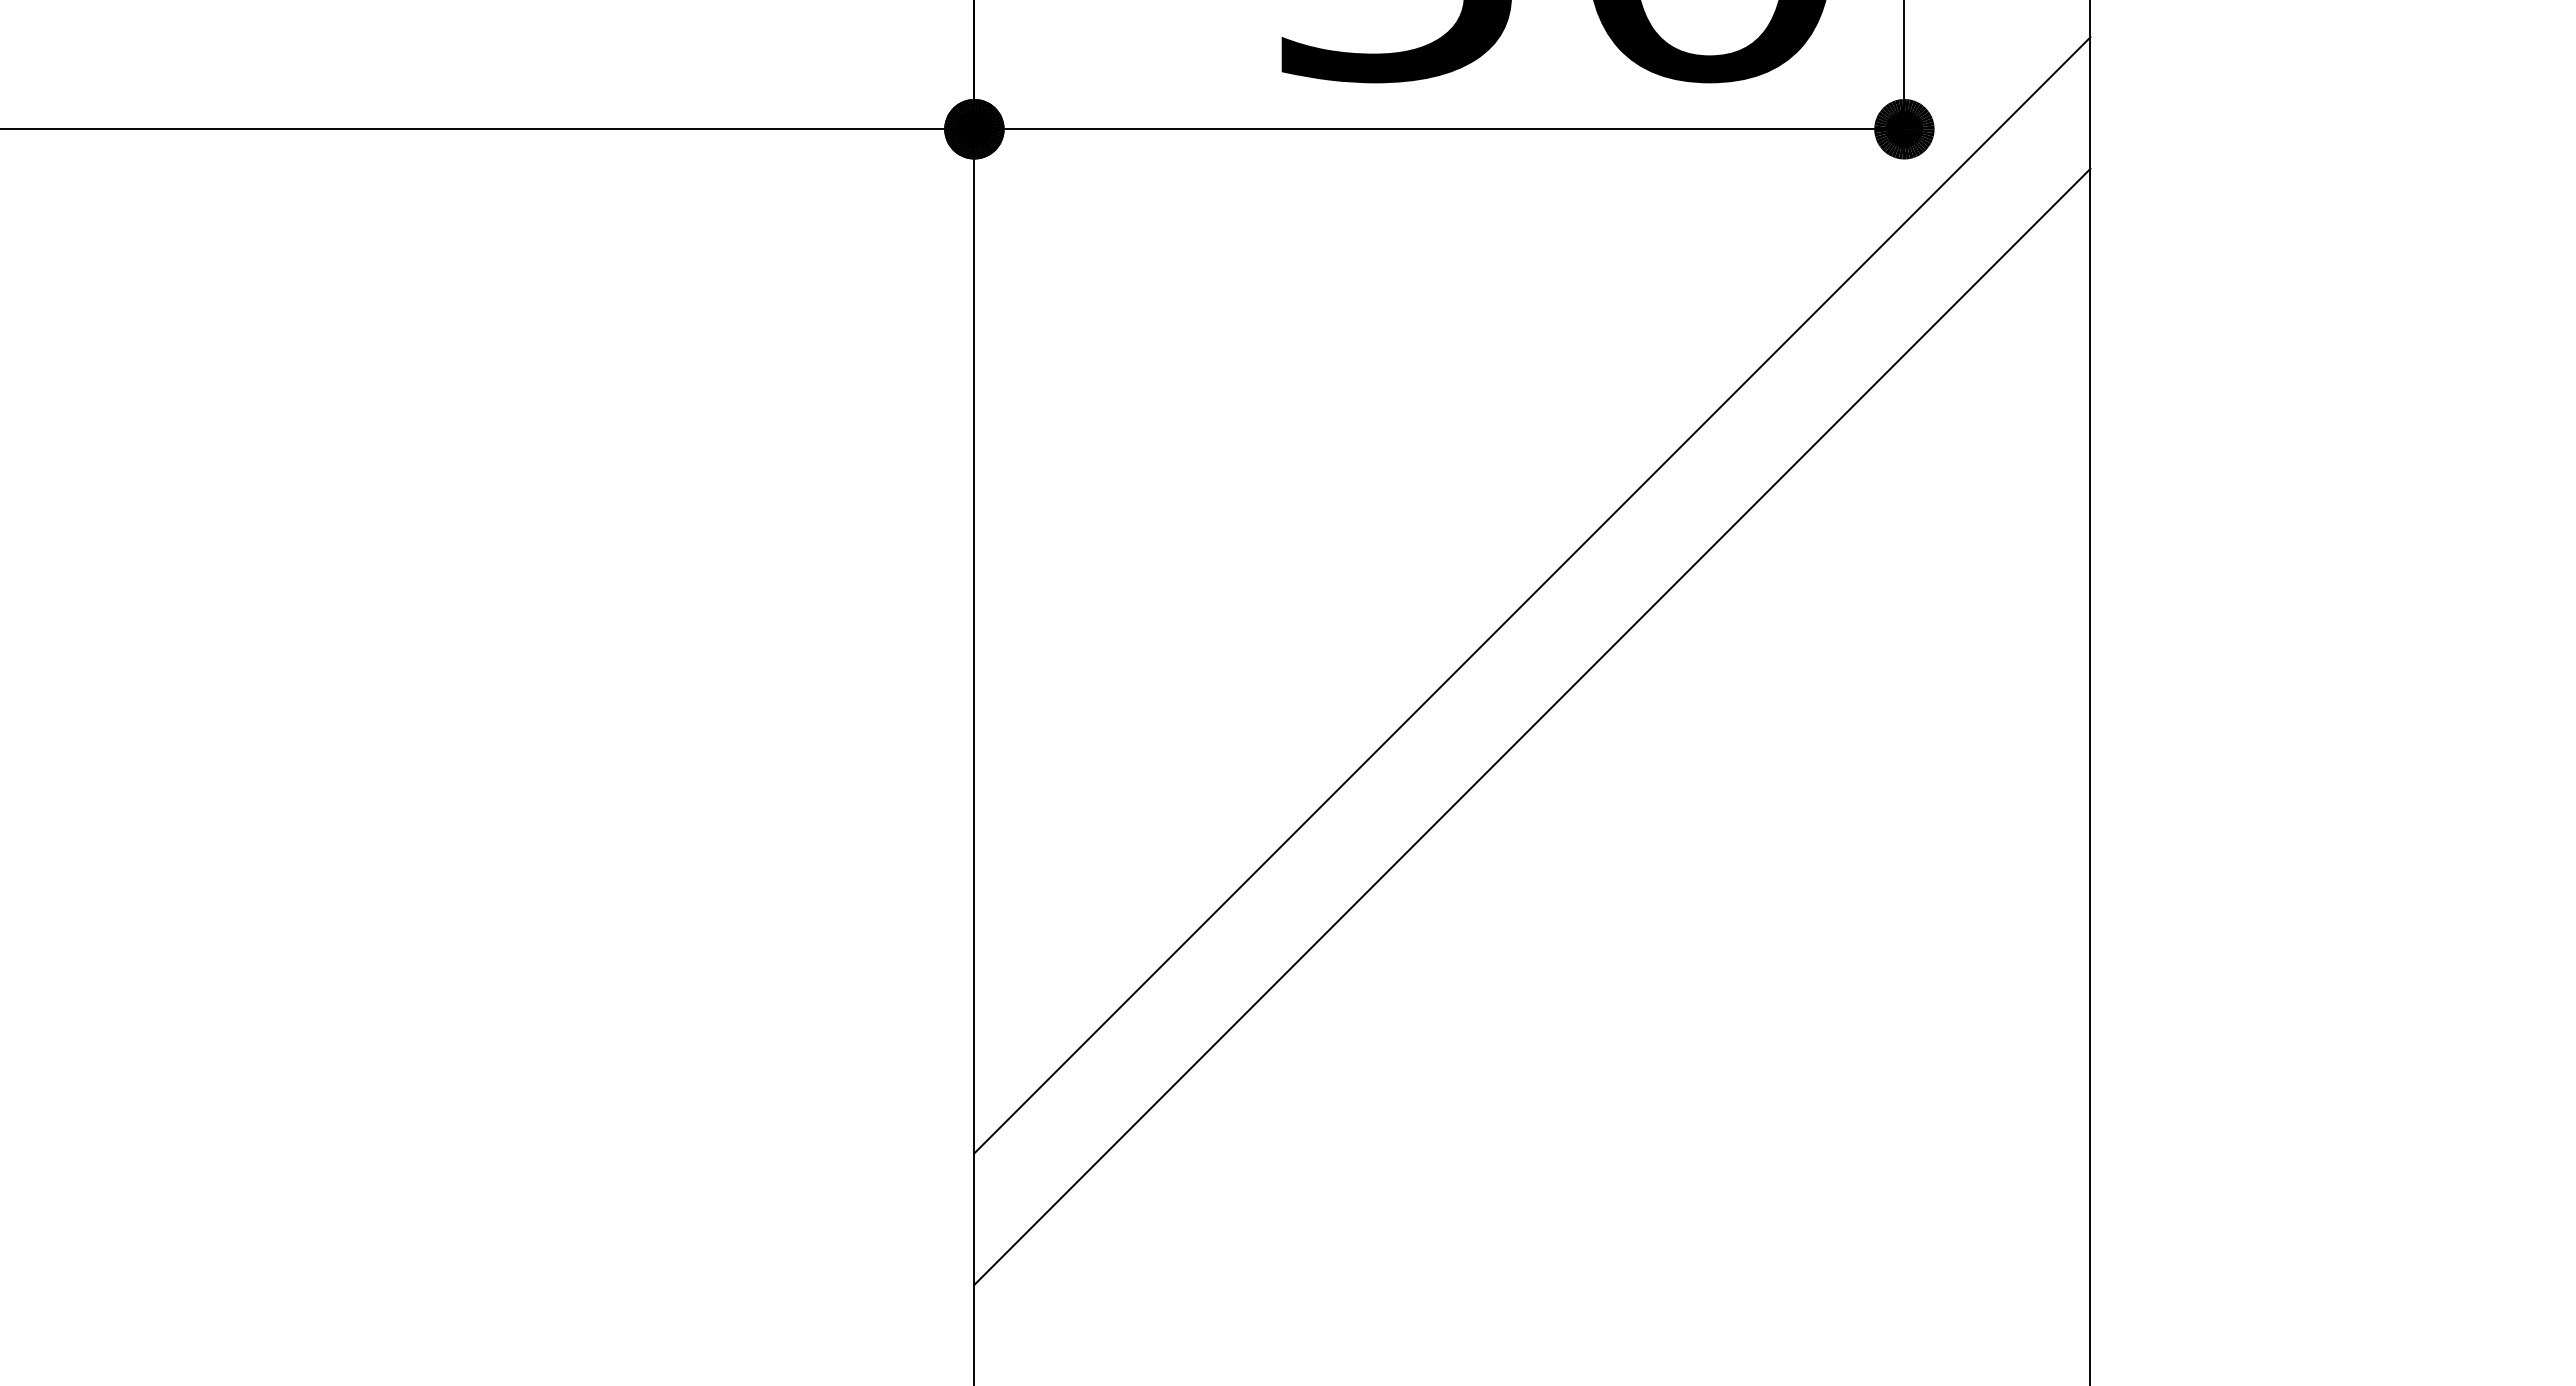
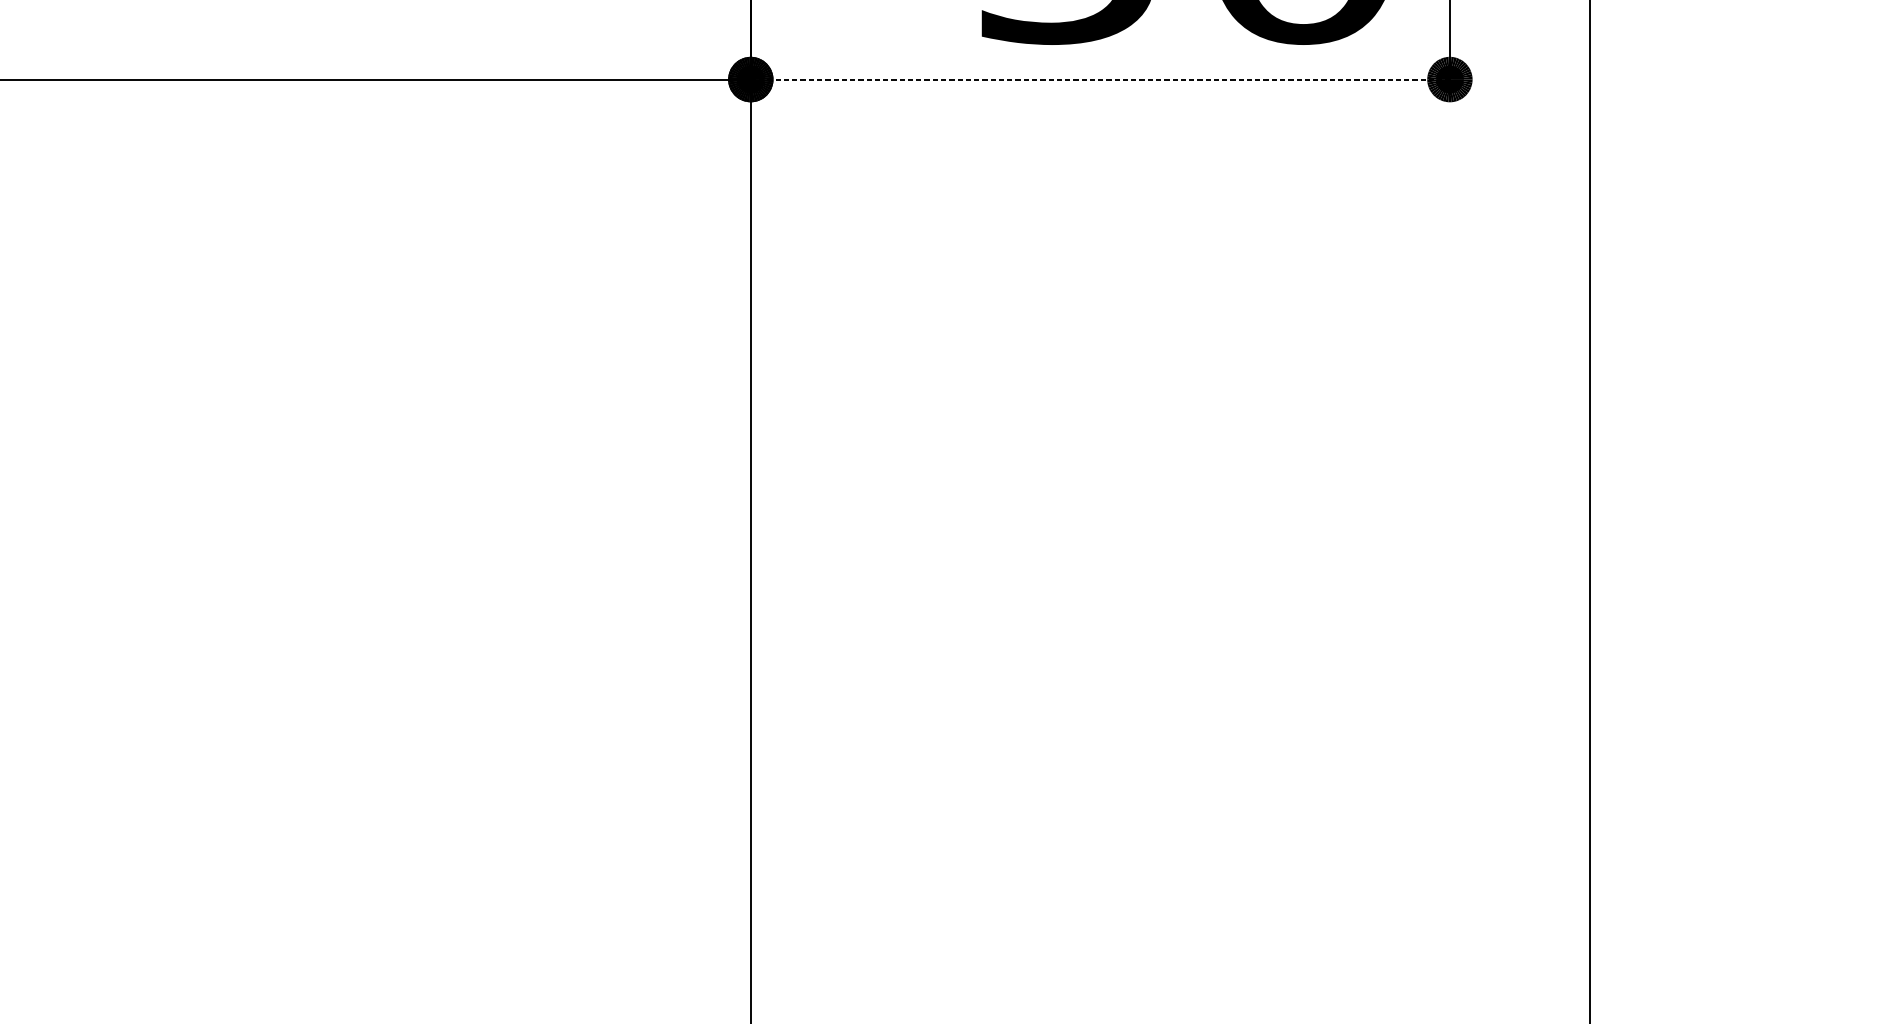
line: (1439, 129) -> (1100, 79), solid -> dashed
line: (1532, 595) -> (1170, 430), removed
line: (1532, 726) -> (1170, 528), removed

